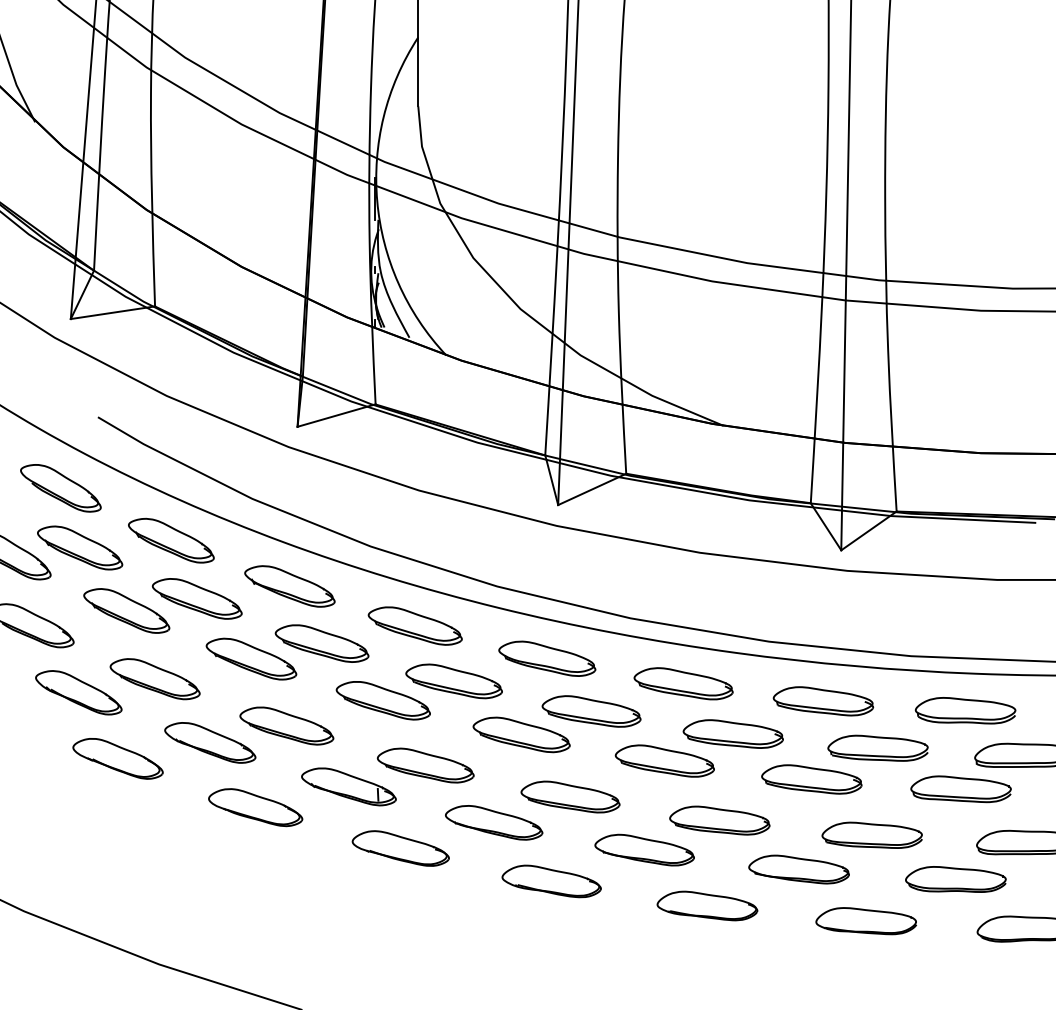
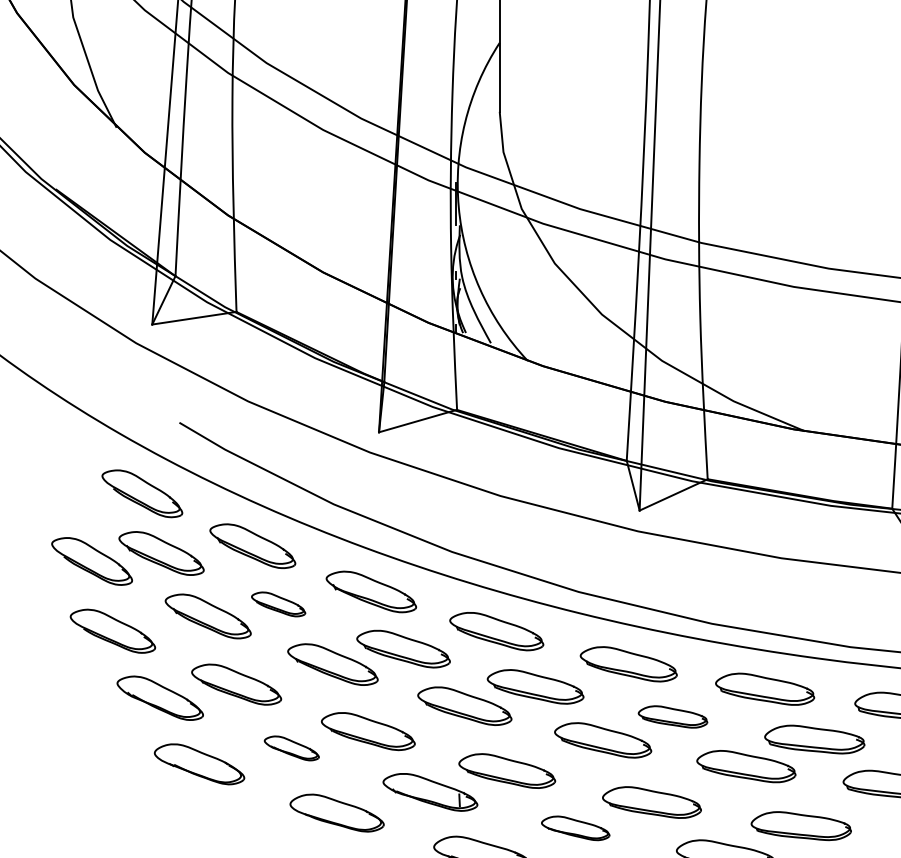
part: (196, 598) -> (277, 603), size x0.6
part: (591, 711) -> (672, 716), size x0.7
part: (210, 742) -> (291, 747), size x0.6
part: (494, 822) -> (575, 827), size x0.7

